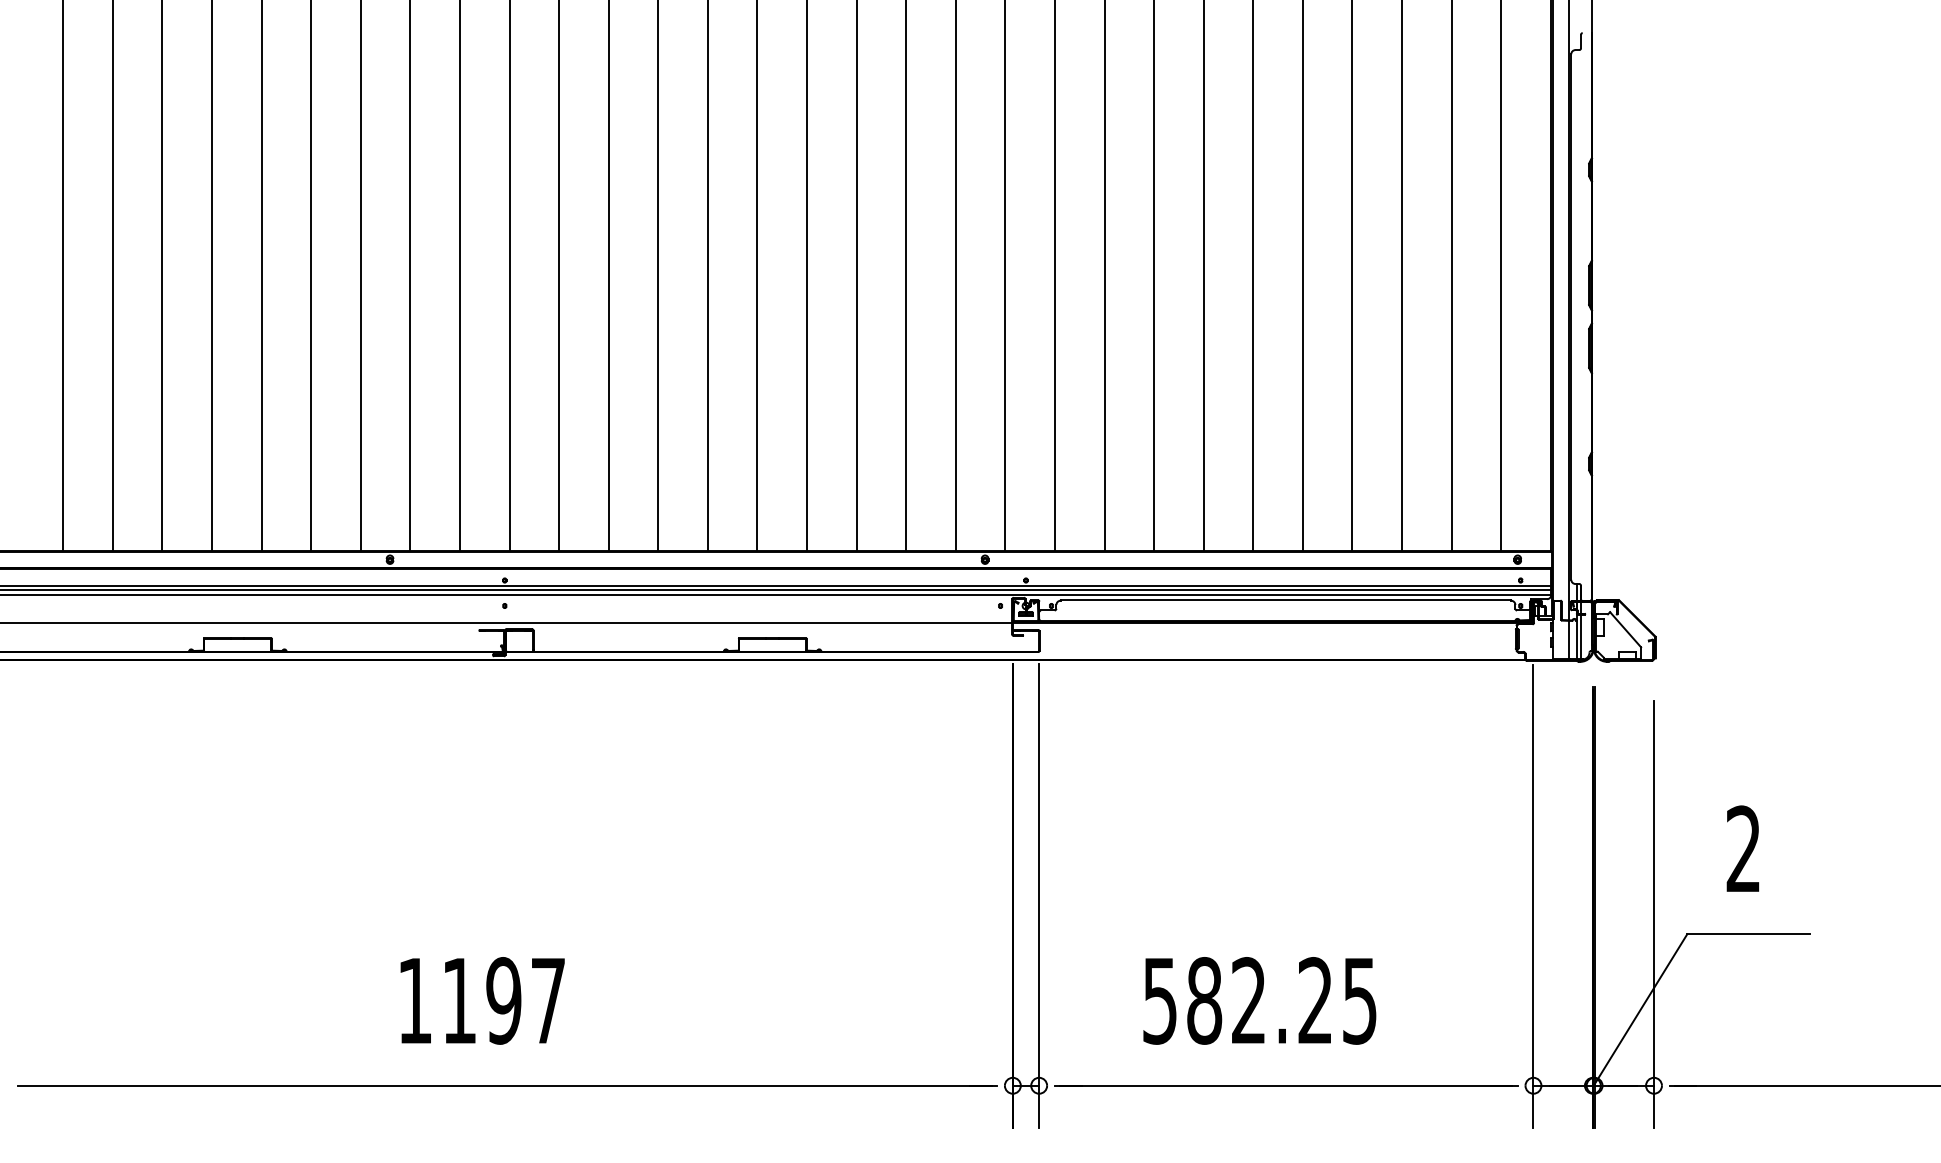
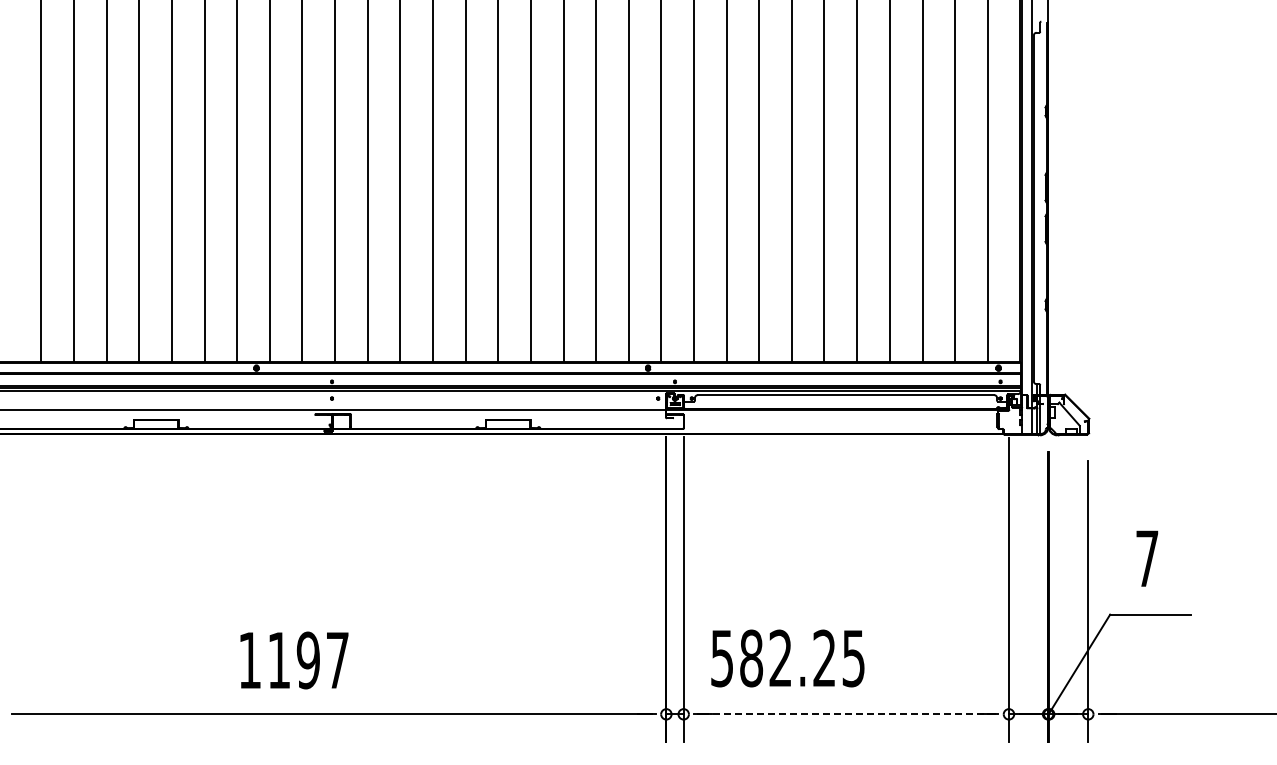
text: (1743, 847) -> (1147, 557), 2 -> 7
text: (482, 1000) -> (294, 660), moved
text: (1259, 1000) -> (787, 658), moved
line: (1286, 1086) -> (846, 714), solid -> dashed

